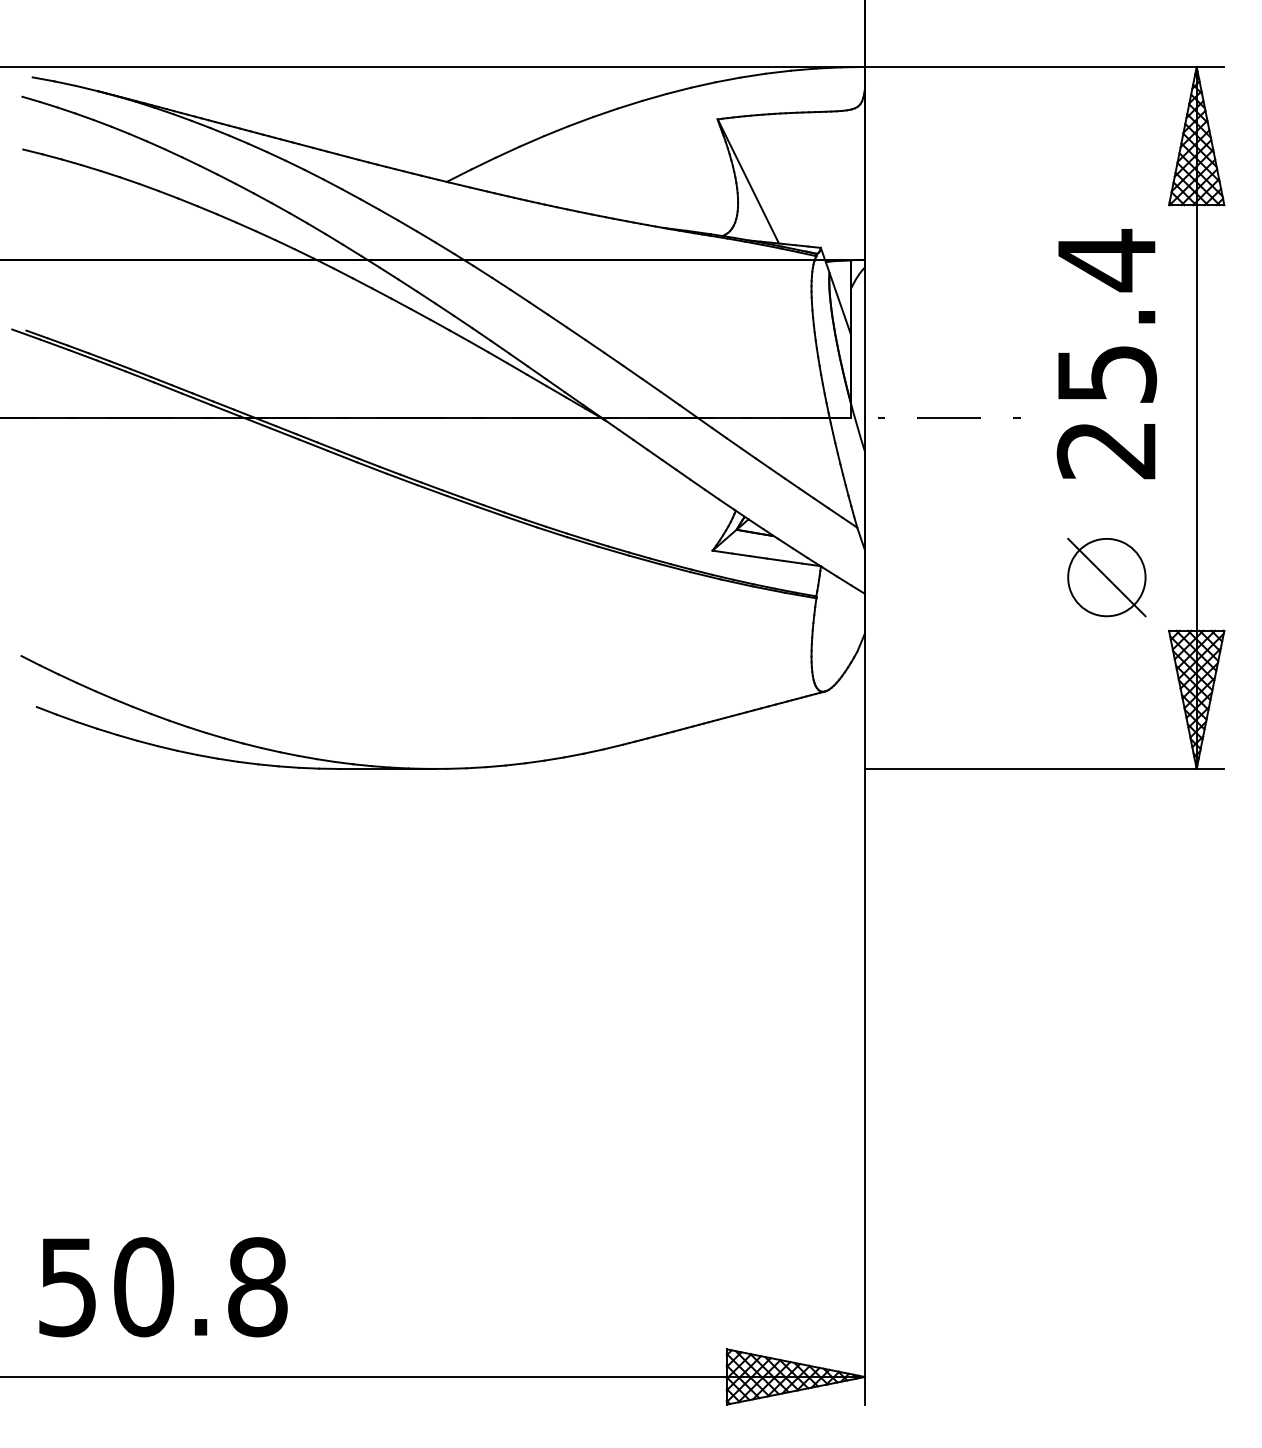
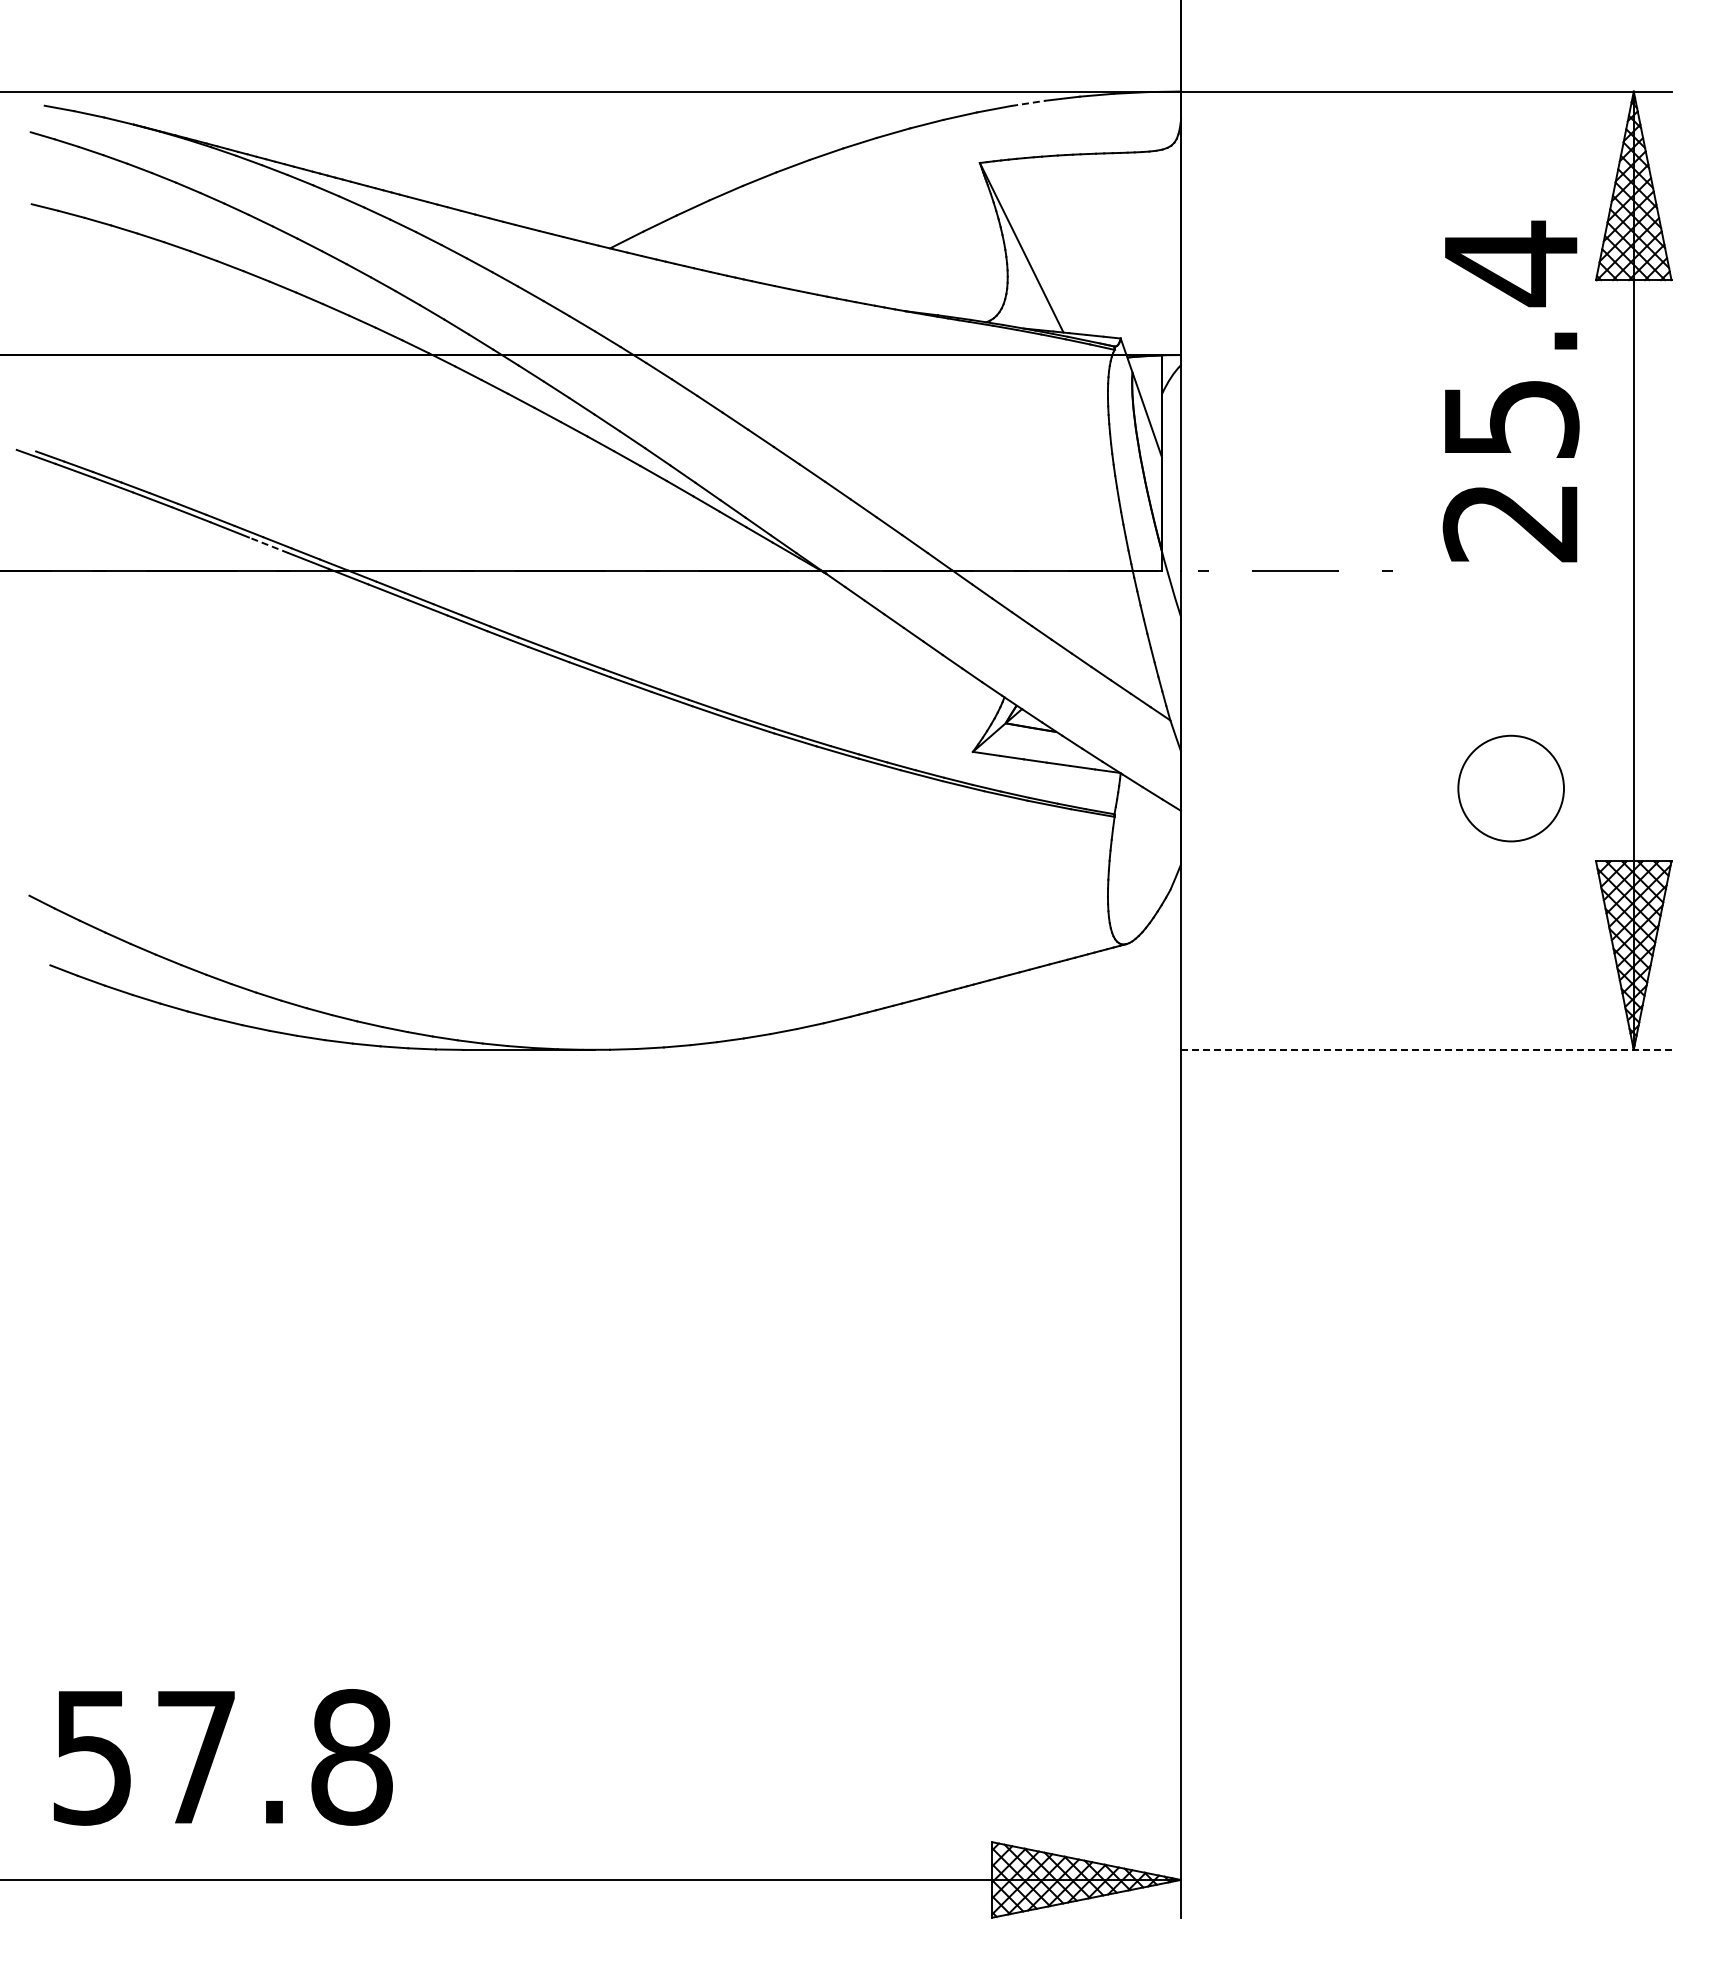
line: (753, 75) -> (1028, 103), solid -> dashed
text: (1106, 354) -> (1510, 391), moved
line: (196, 399) -> (268, 545), solid -> dashed
line: (1106, 577) -> (1510, 788), removed
line: (1044, 768) -> (1426, 1049), solid -> dashed
text: (143, 1287) -> (196, 1757), 50.8 -> 57.8

